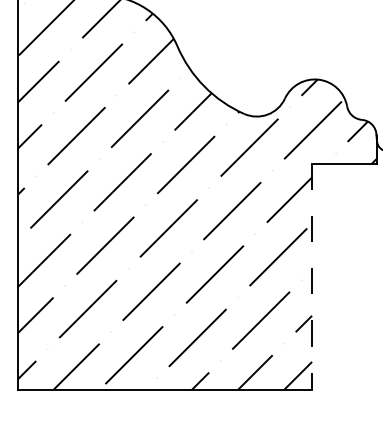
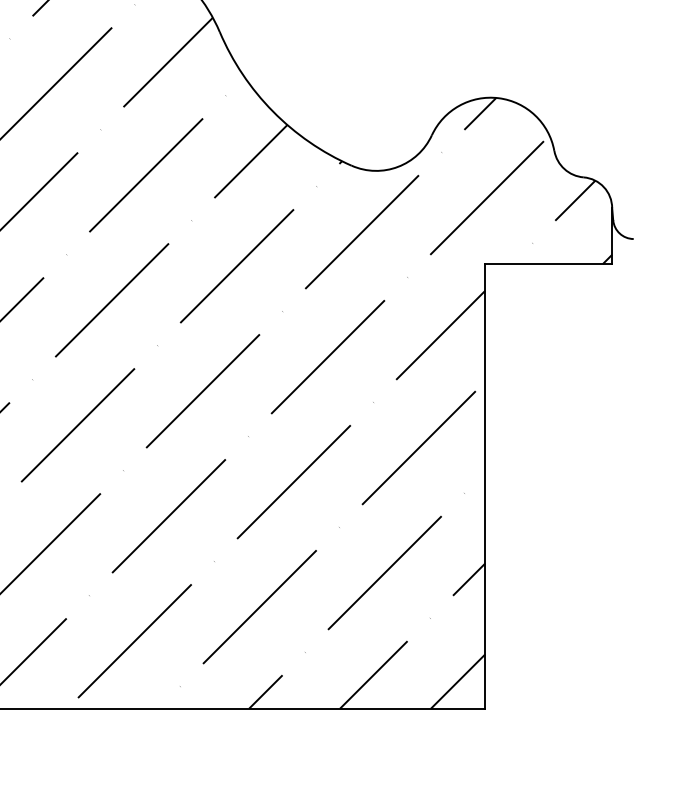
line: (312, 276) -> (486, 485), dashed -> solid

